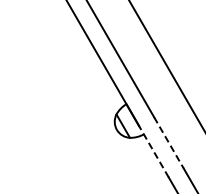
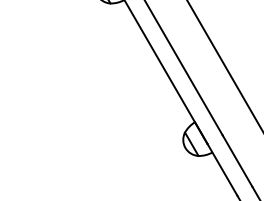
line: (168, 143) -> (237, 161), dashed -> solid
line: (153, 151) -> (222, 169), dashed -> solid

